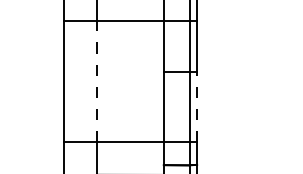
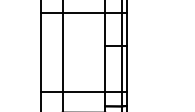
line: (97, 80) -> (62, 51), dashed -> solid
line: (196, 107) -> (126, 69), dashed -> solid

